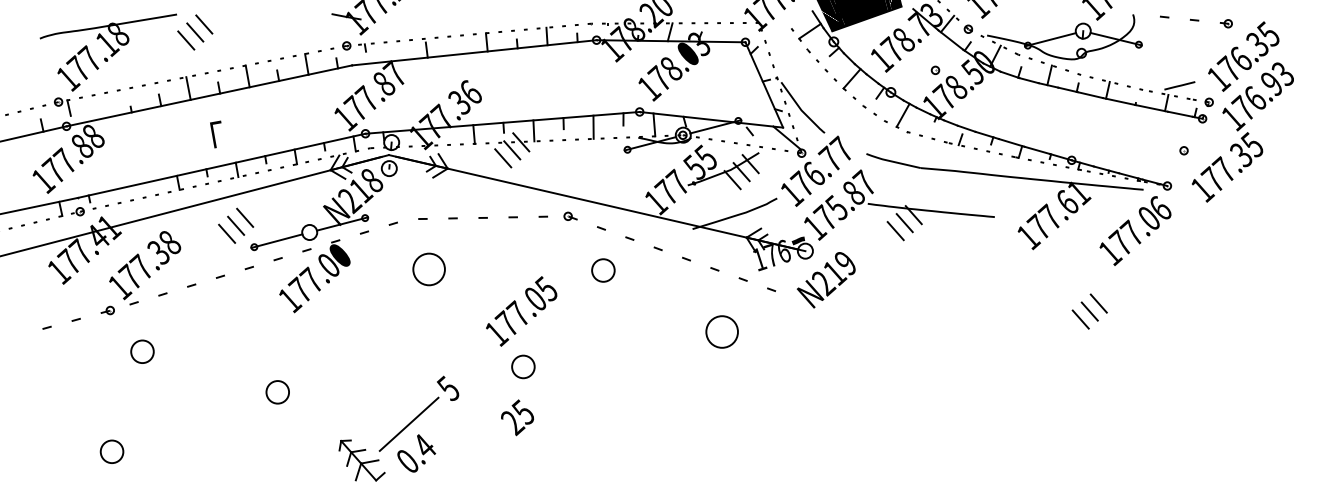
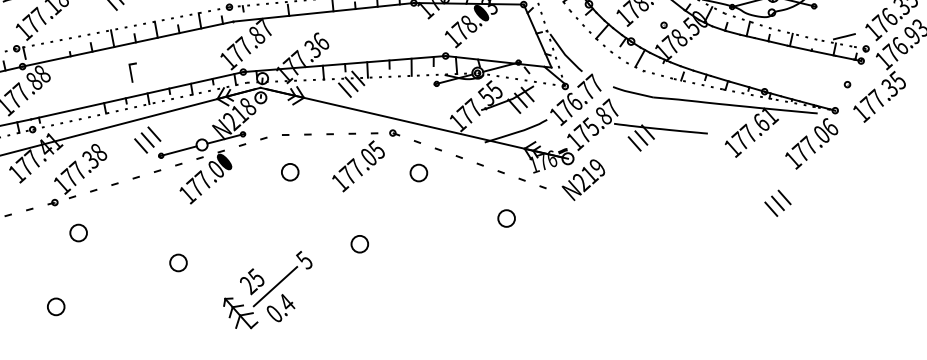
part: (428, 269) -> (289, 172), size x0.71
text: (521, 311) -> (358, 166), moved
part: (722, 332) -> (506, 218), size x0.71
text: (517, 417) -> (252, 281), moved

